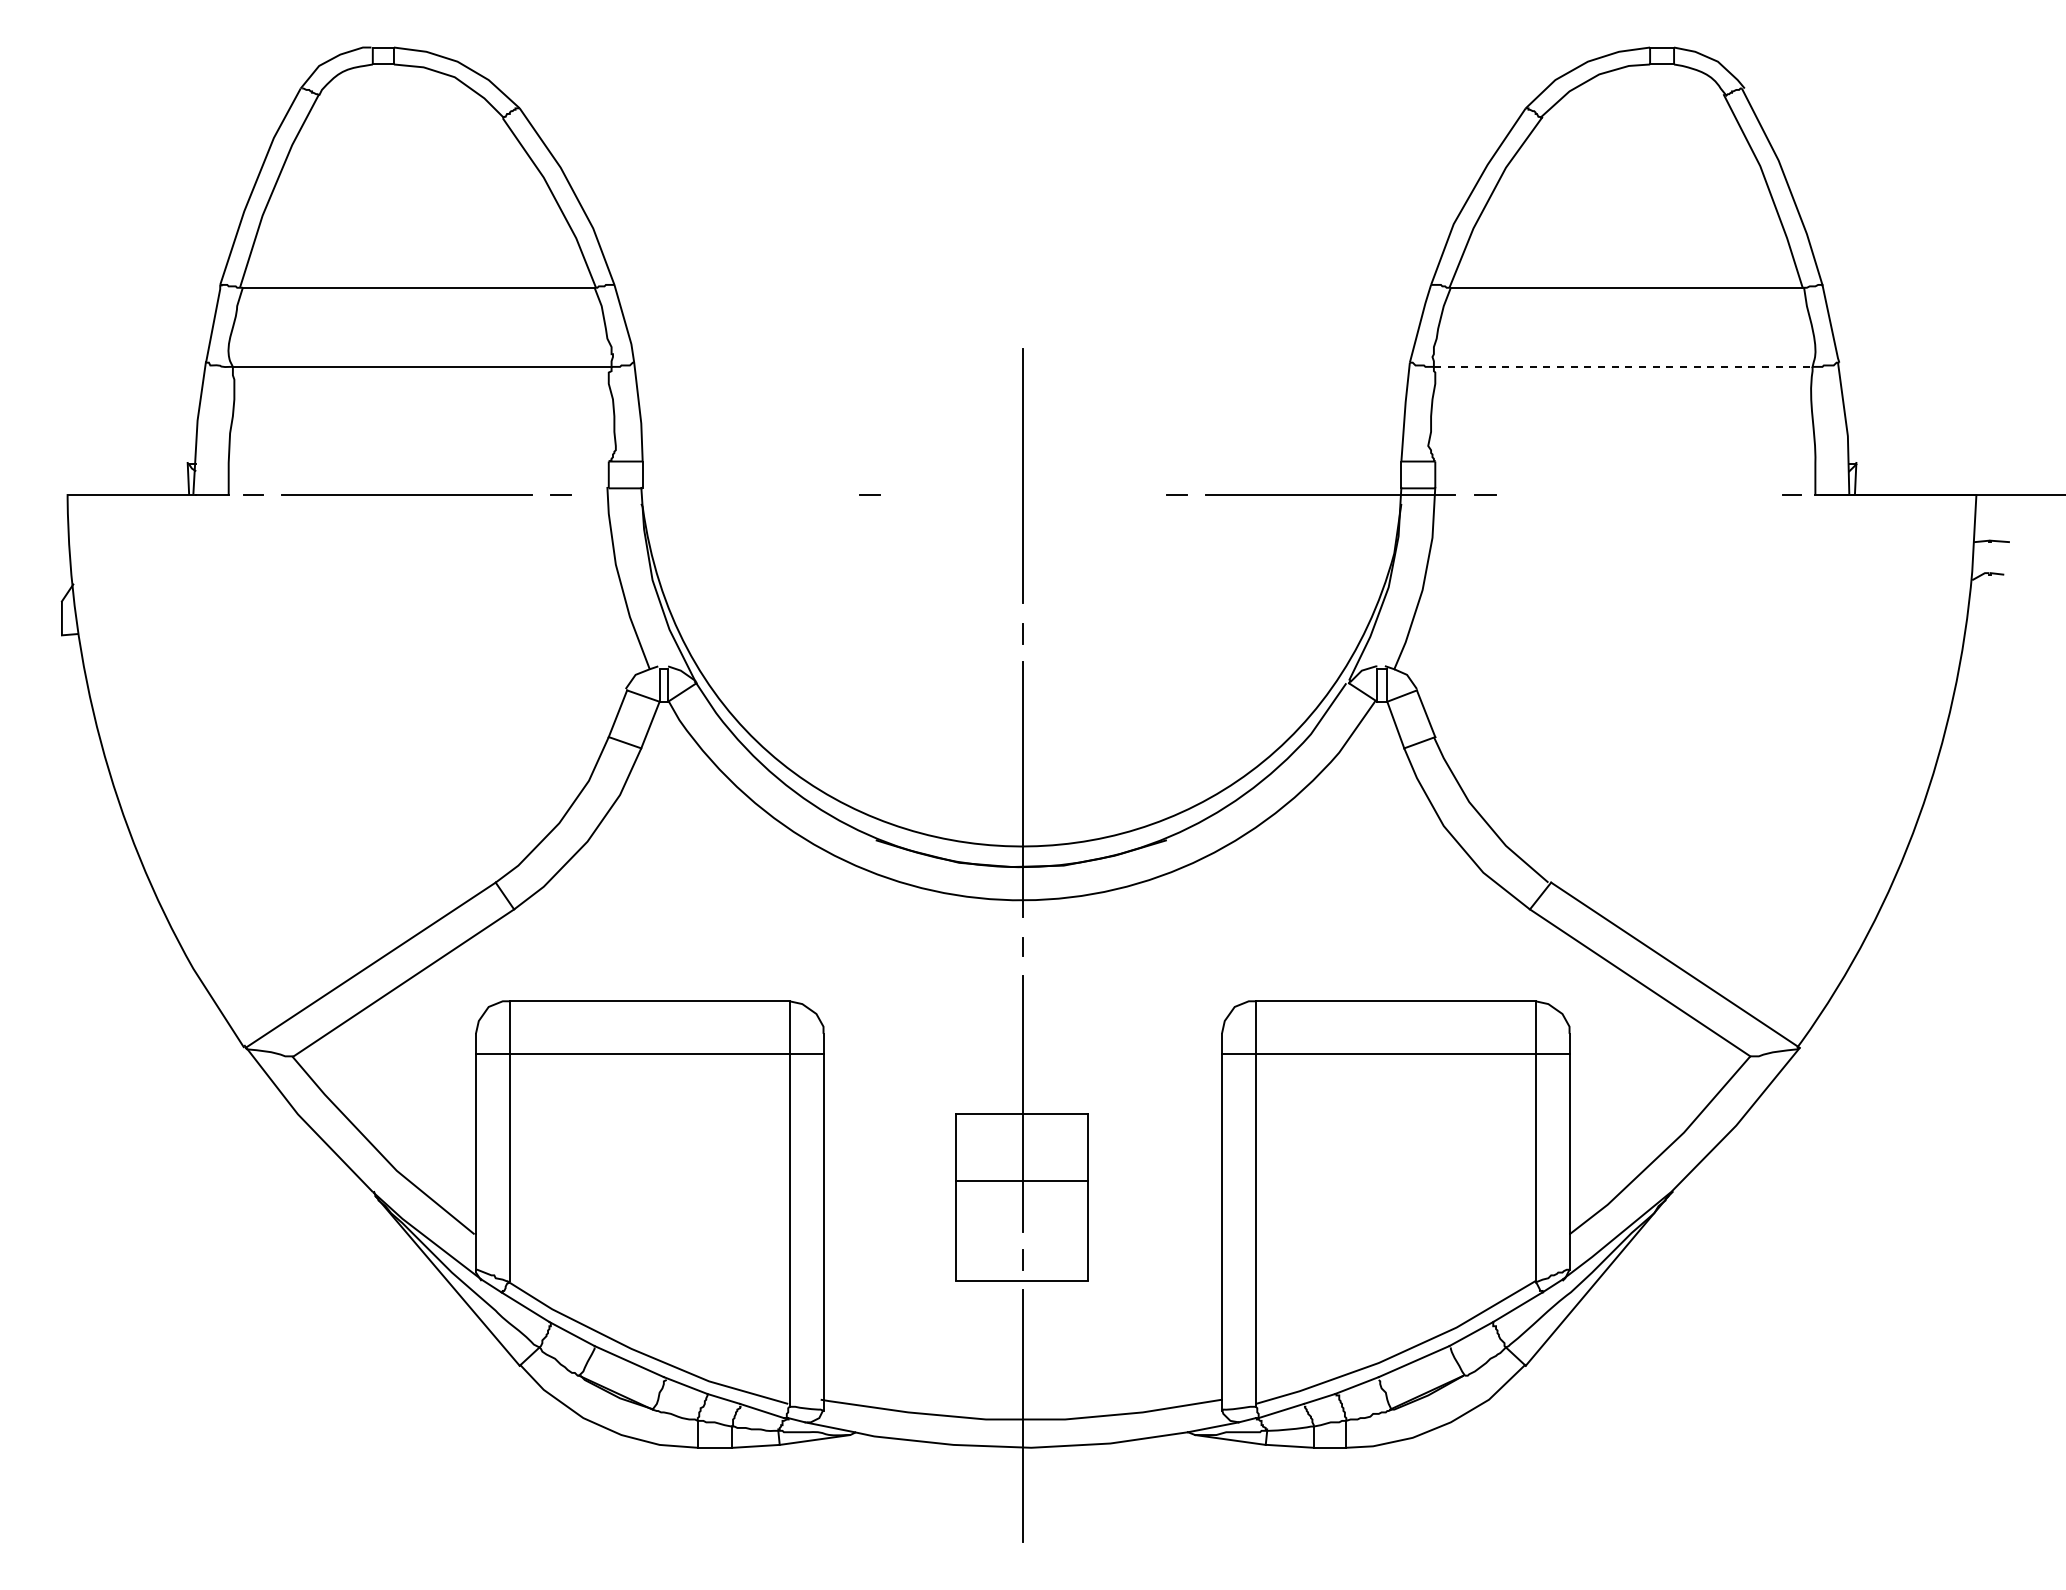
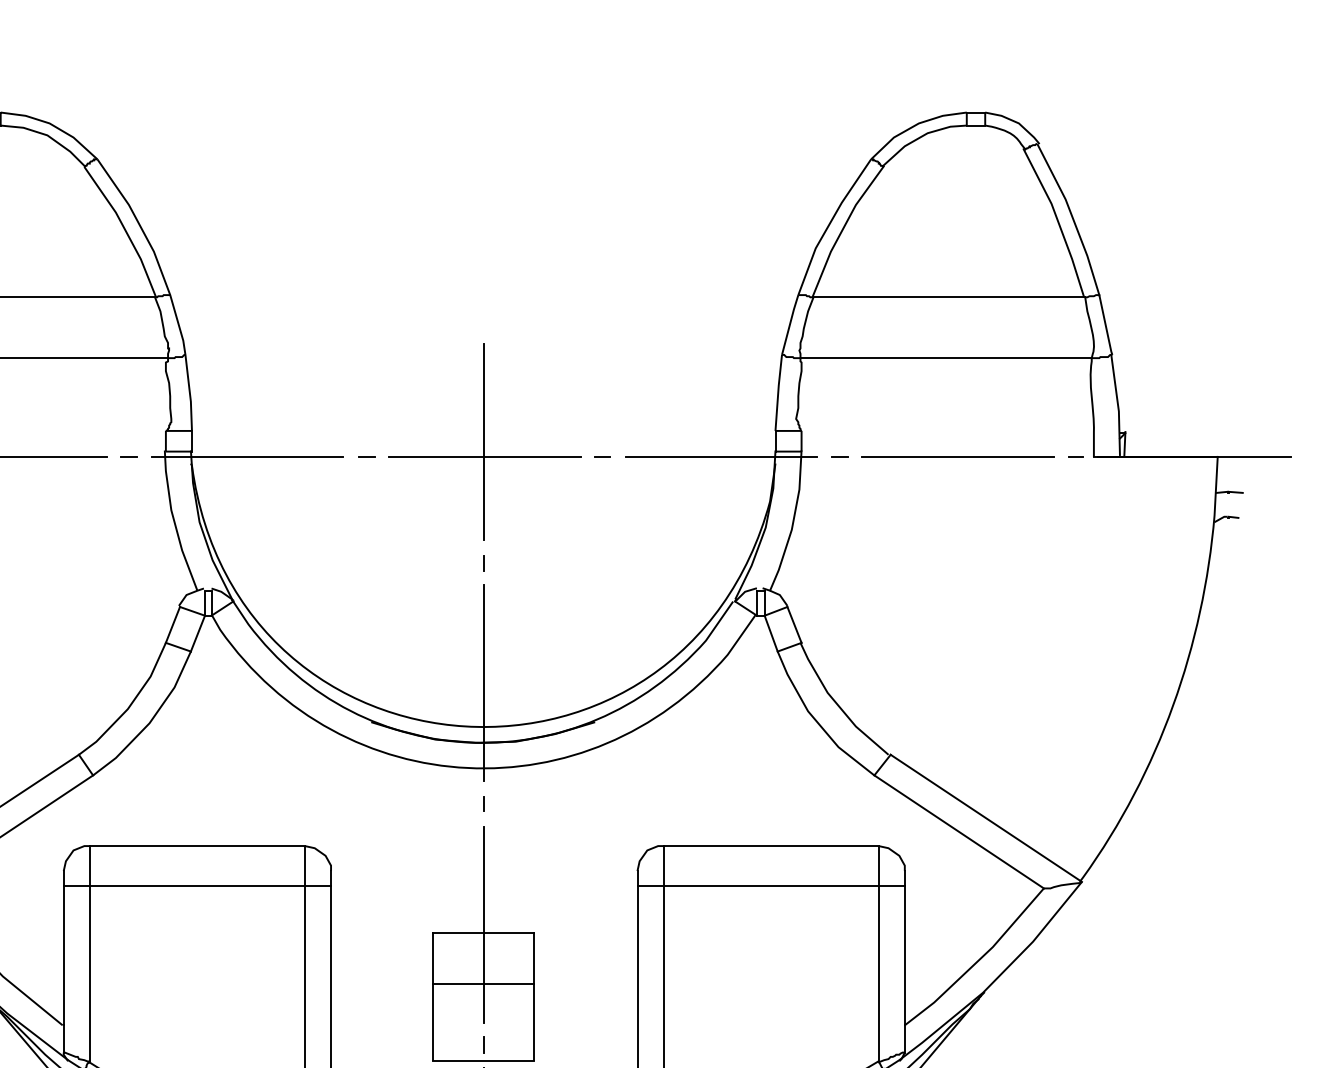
line: (1623, 366) -> (946, 357), dashed -> solid
line: (1638, 494) -> (957, 456), added
line: (714, 495) -> (247, 457), added
line: (1023, 495) -> (484, 457), added

